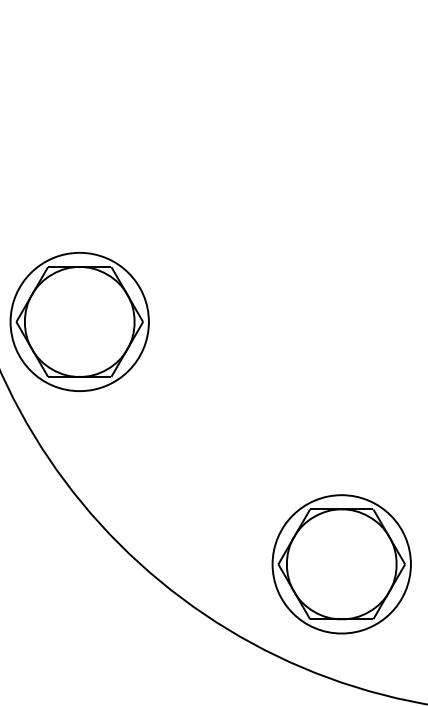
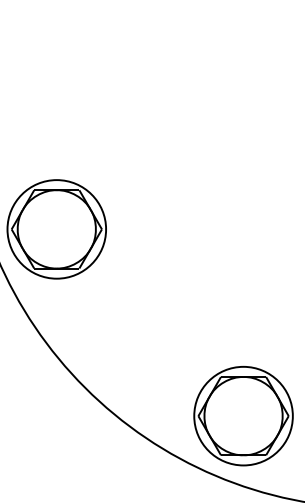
part: (341, 564) -> (243, 416), moved

